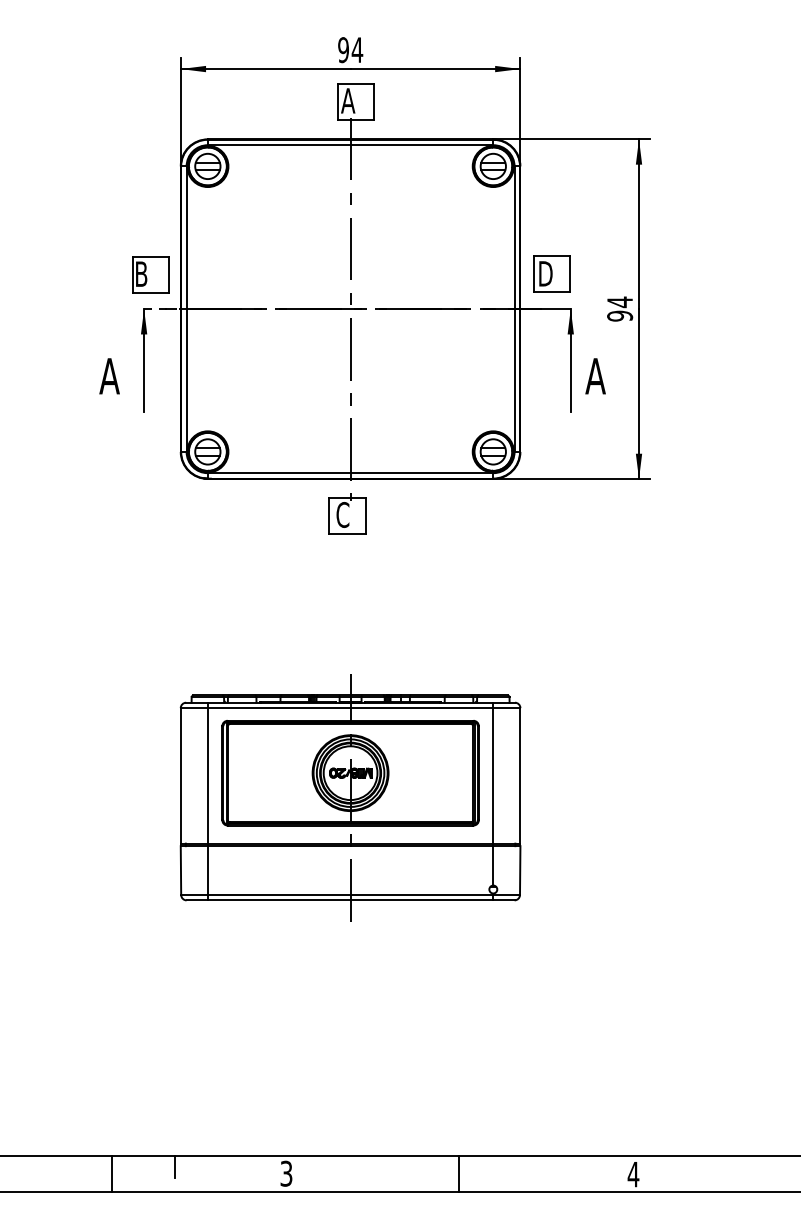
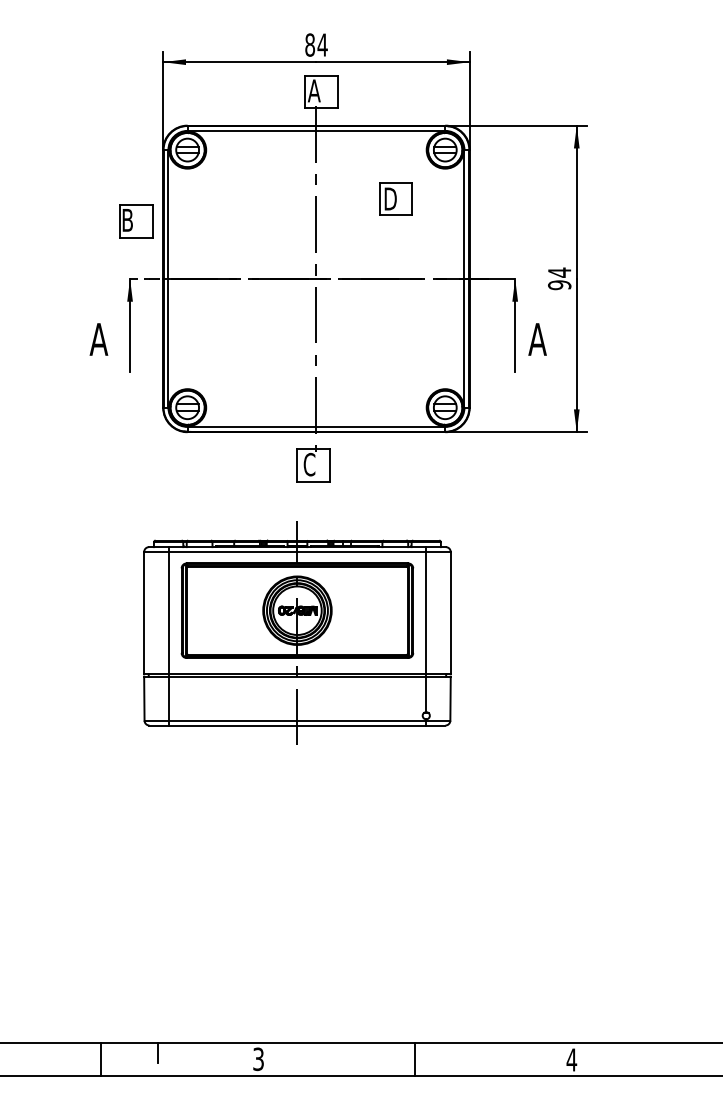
text: (343, 49) -> (310, 44), 94 -> 84
part: (551, 273) -> (395, 198), moved
part: (151, 275) -> (136, 221), moved
part: (350, 797) -> (297, 632), moved

